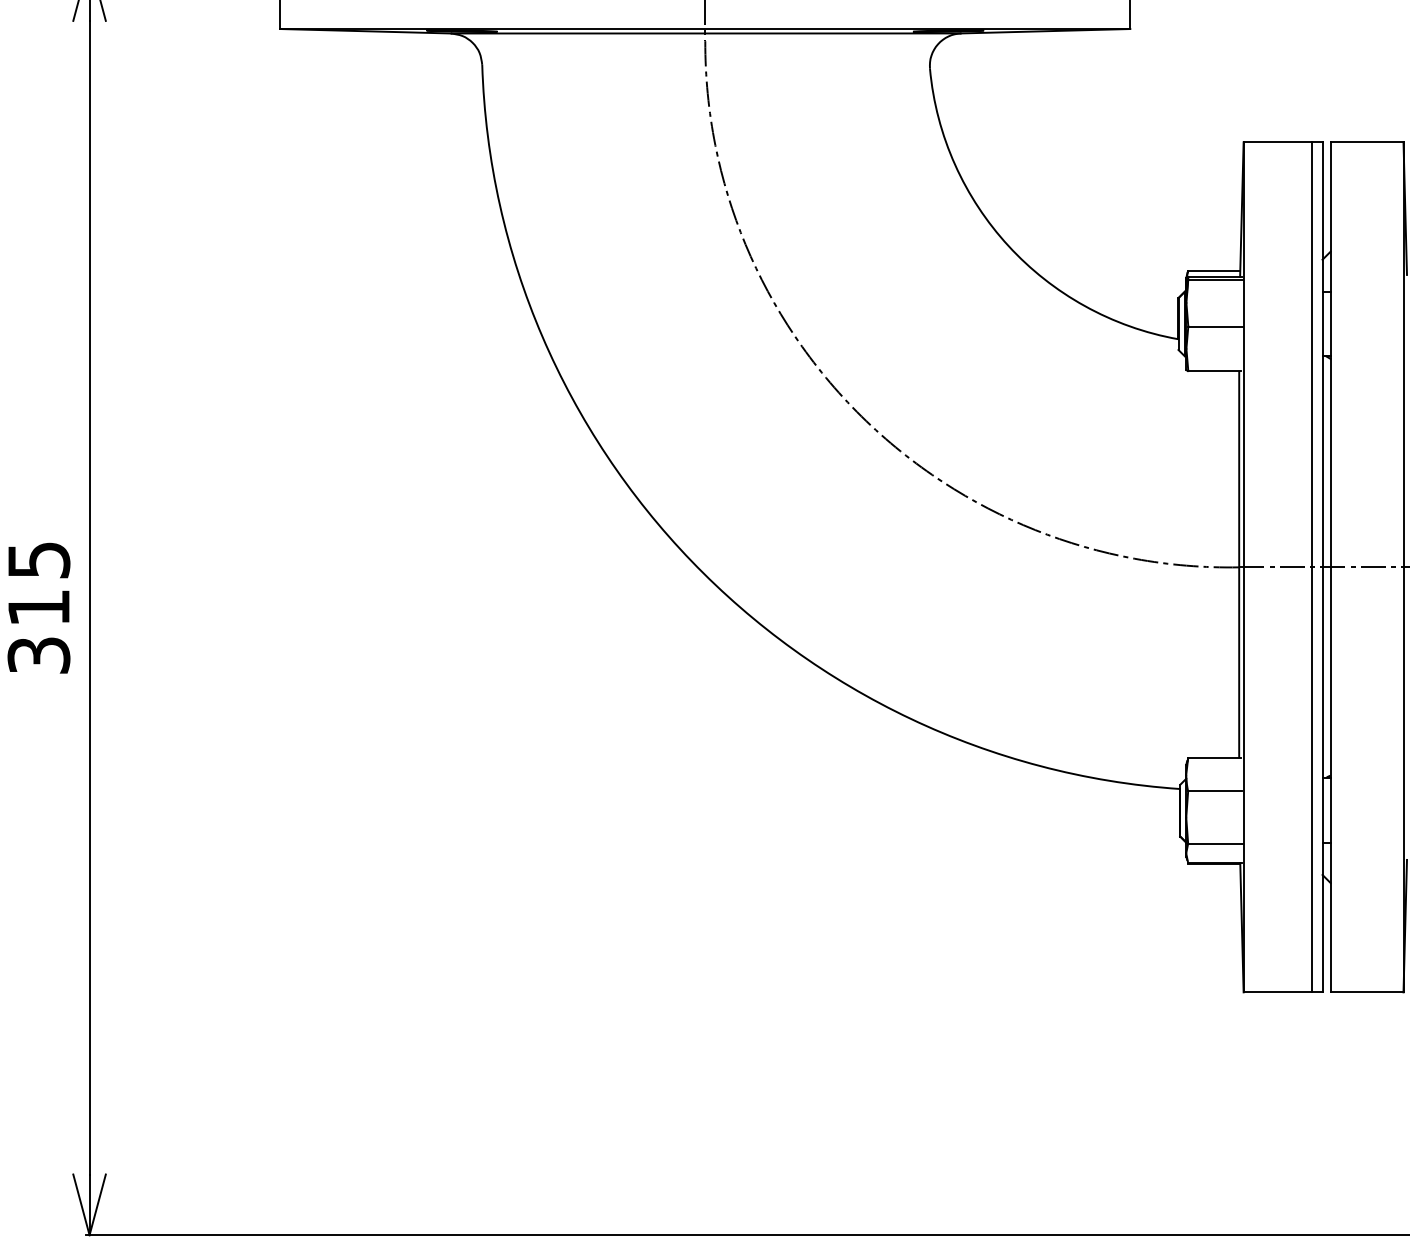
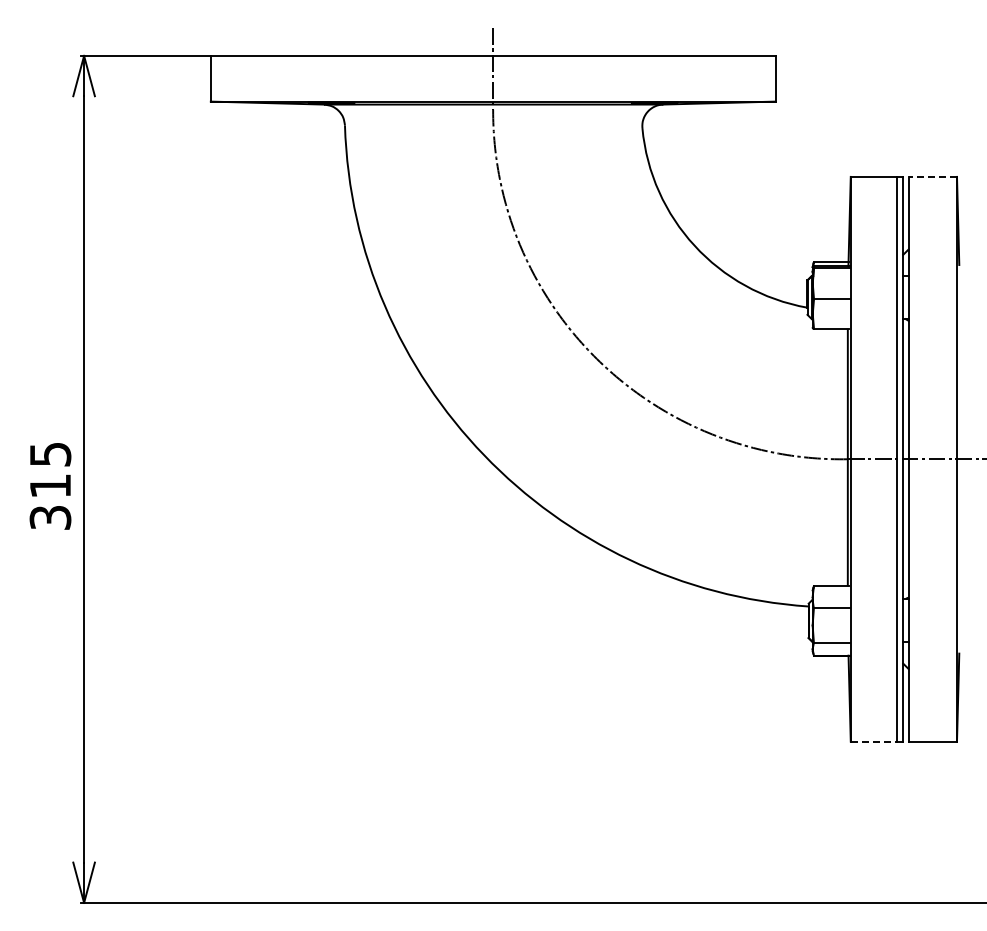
line: (1366, 141) -> (932, 176), solid -> dashed
line: (1277, 992) -> (873, 741), solid -> dashed

